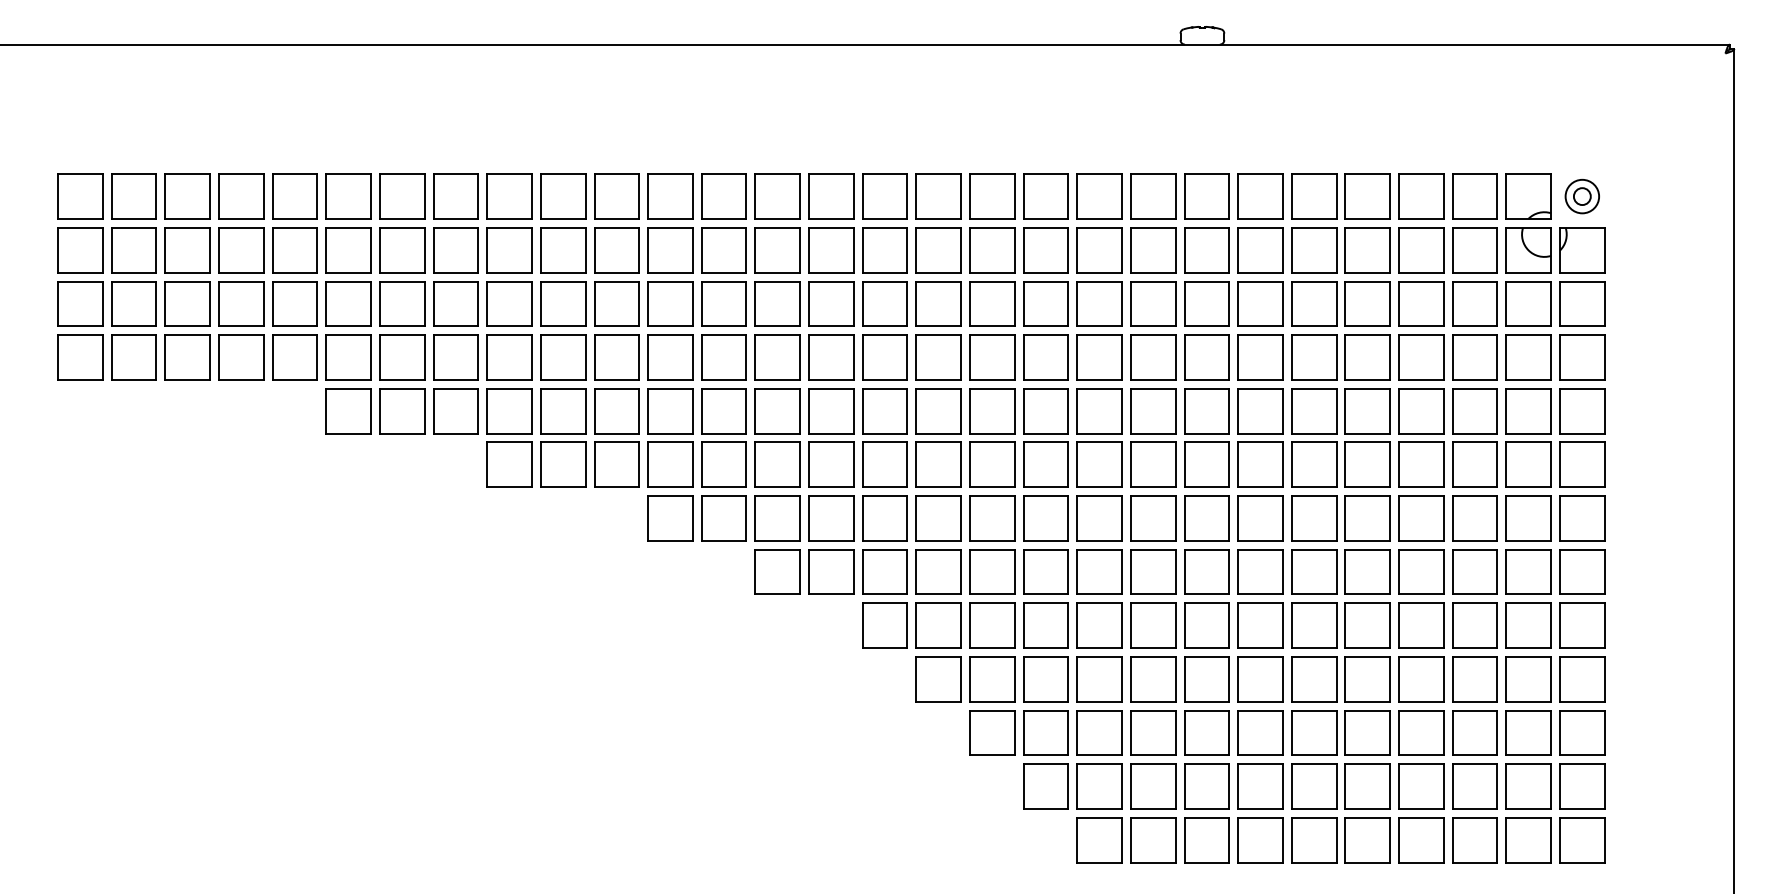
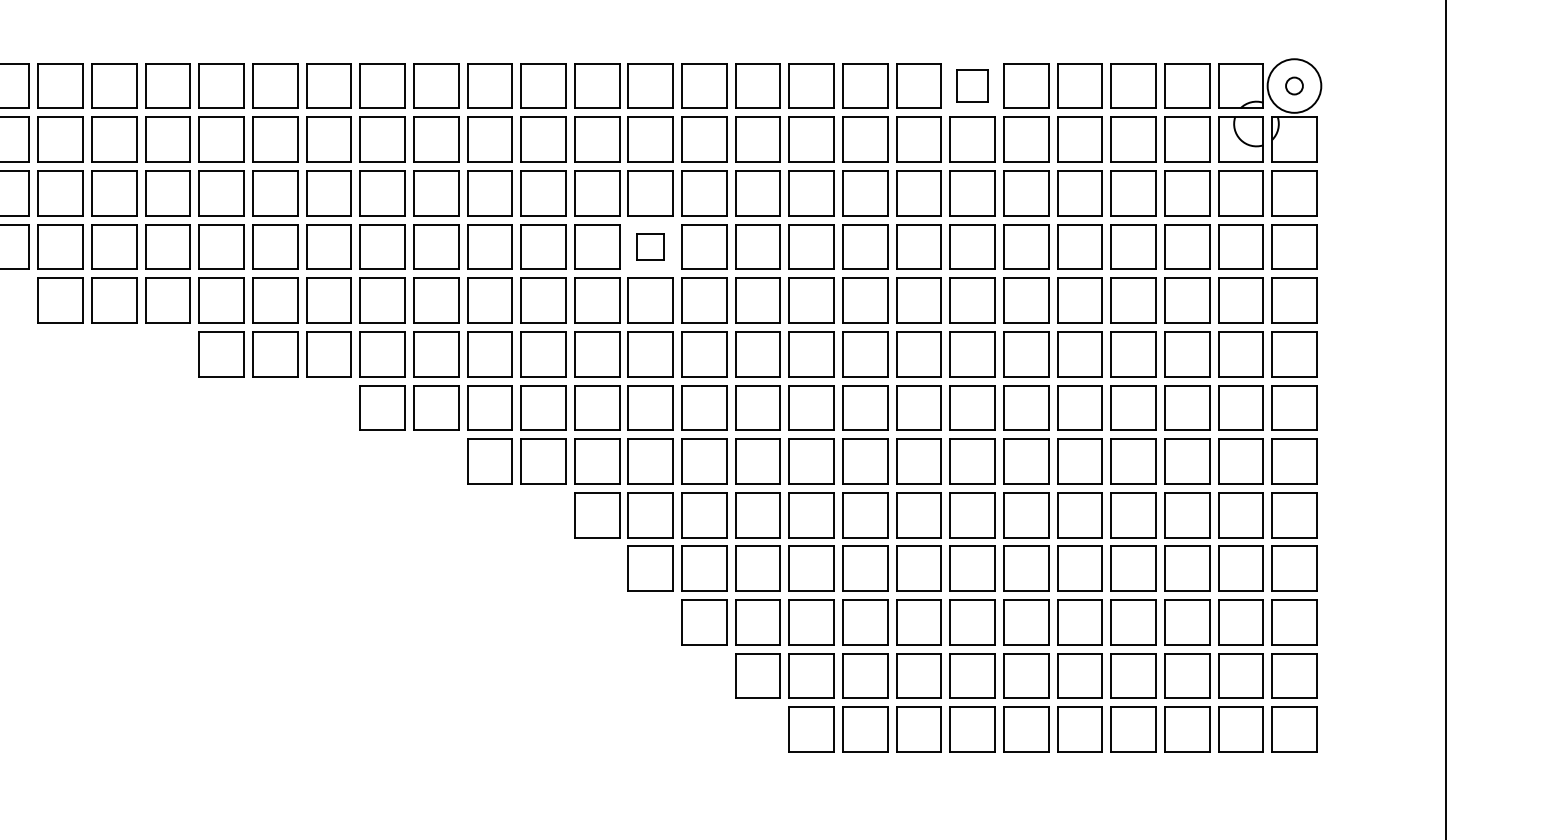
part: (1260, 196) -> (972, 85), size x0.7
circle: (1582, 196) -> (1294, 85), size x1.6
part: (938, 357) -> (650, 246), size x0.6

